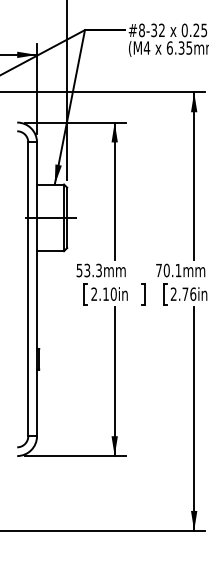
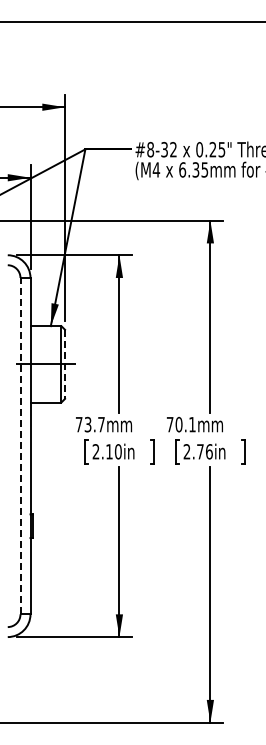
line: (67, 217) -> (65, 364), solid -> dashed
text: (88, 270) -> (89, 424), 53.3mm -> 73.7mm
line: (28, 288) -> (20, 445), solid -> dashed

